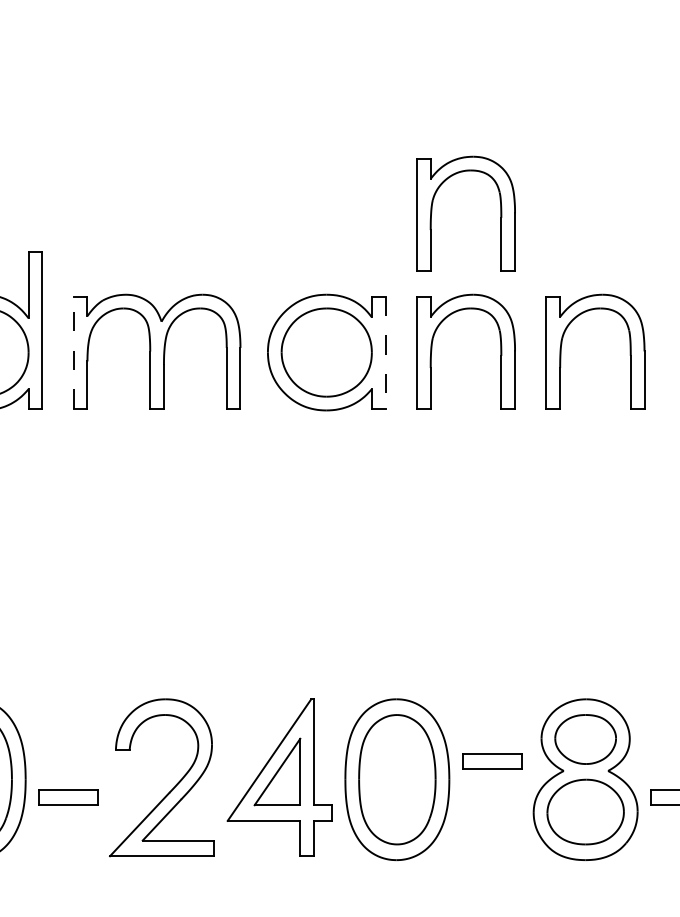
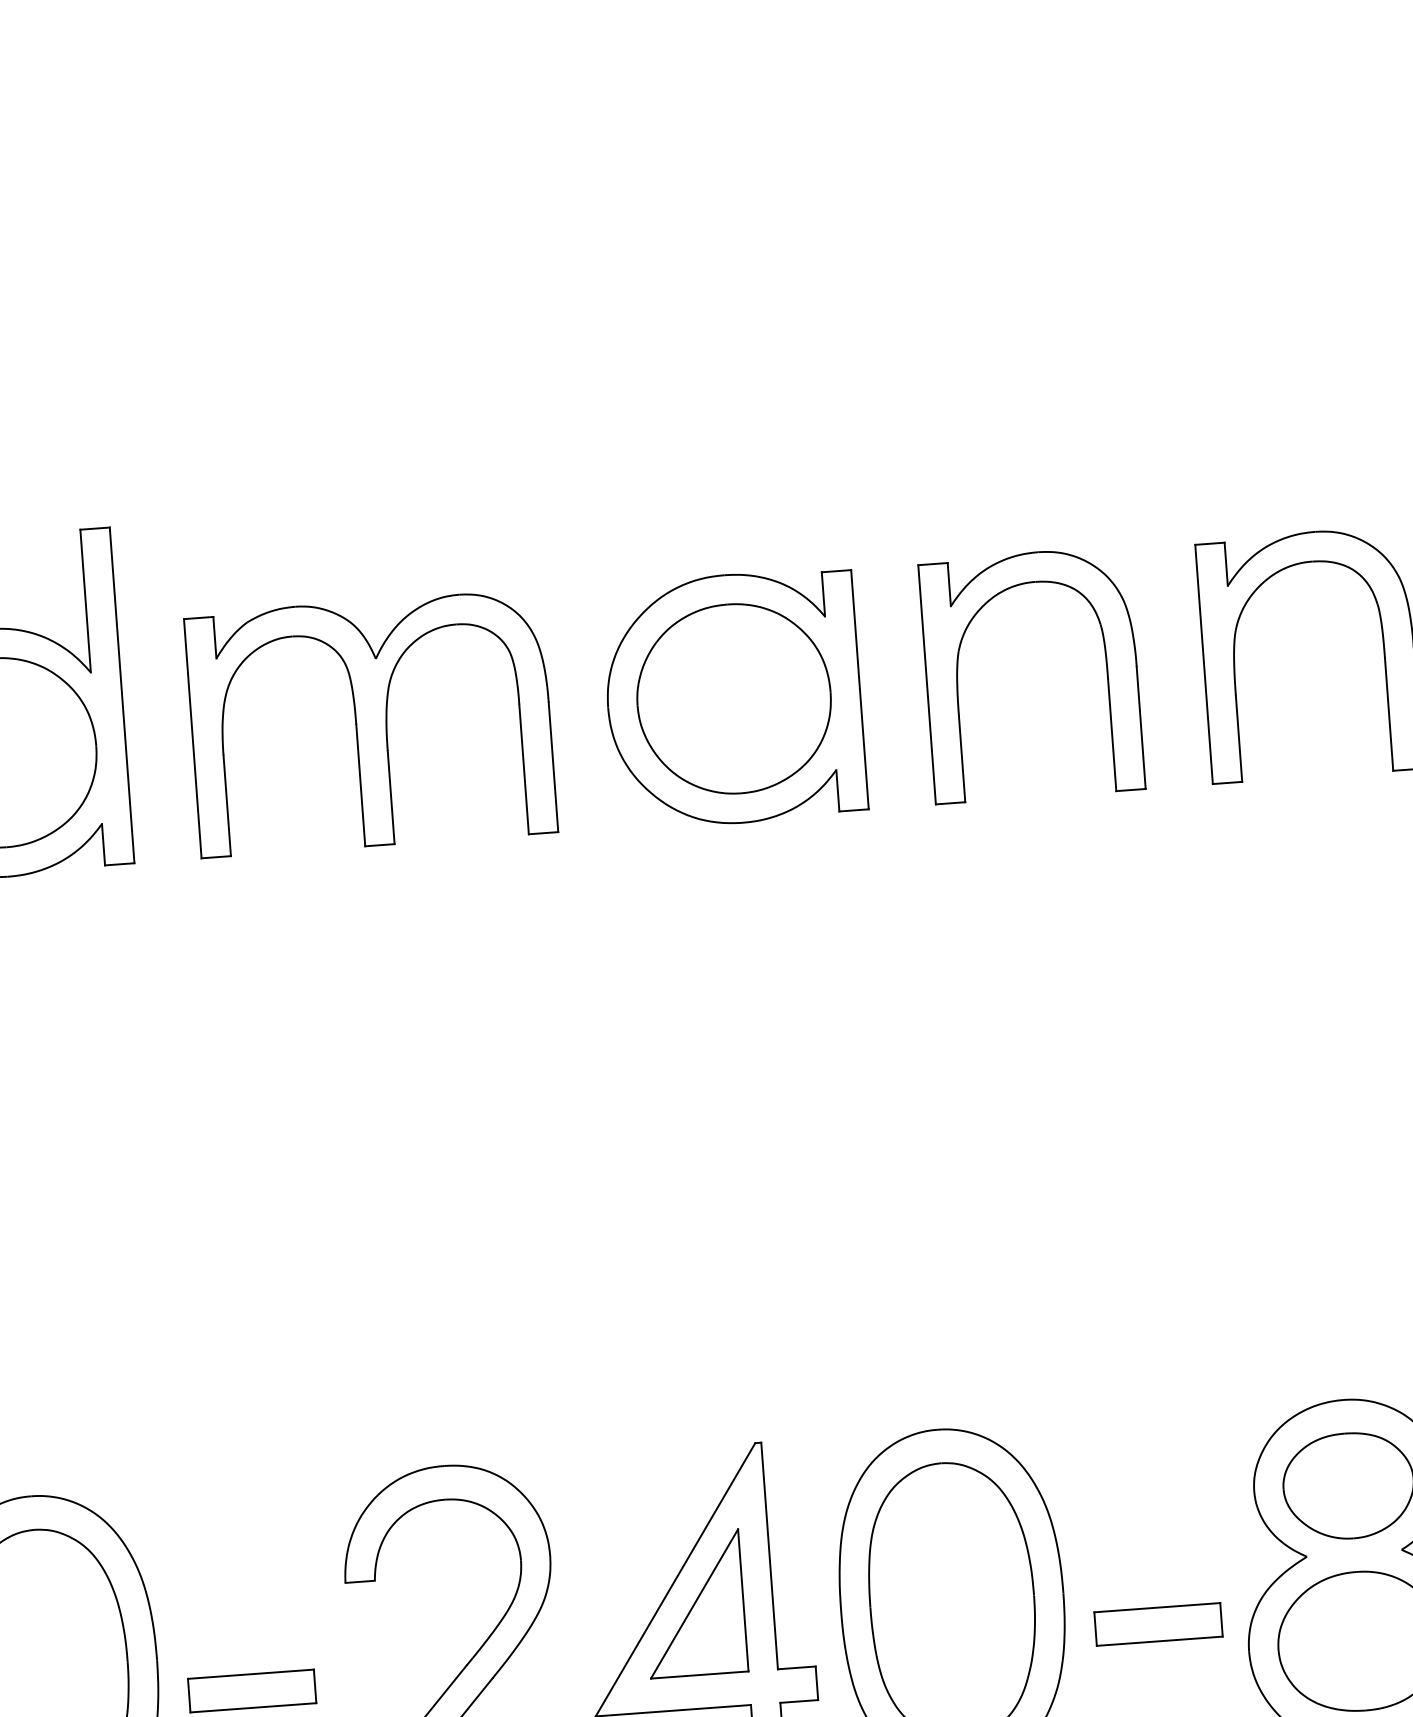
part: (432, 212) -> (938, 382), removed
line: (73, 352) -> (192, 738), dashed -> solid
line: (385, 352) -> (859, 689), dashed -> solid
part: (492, 761) -> (1158, 1624), moved

